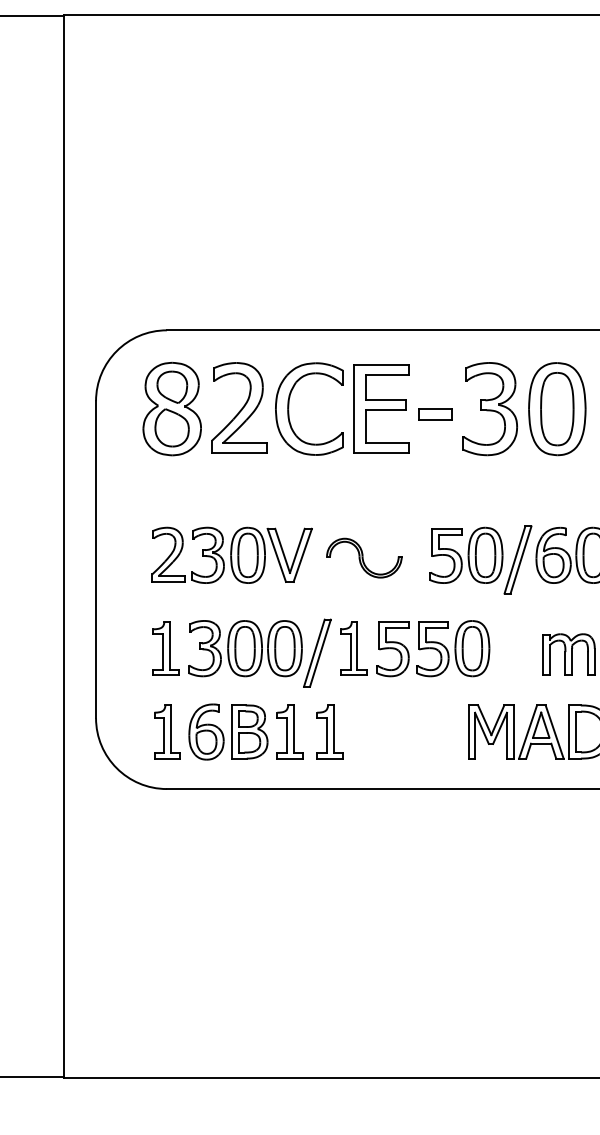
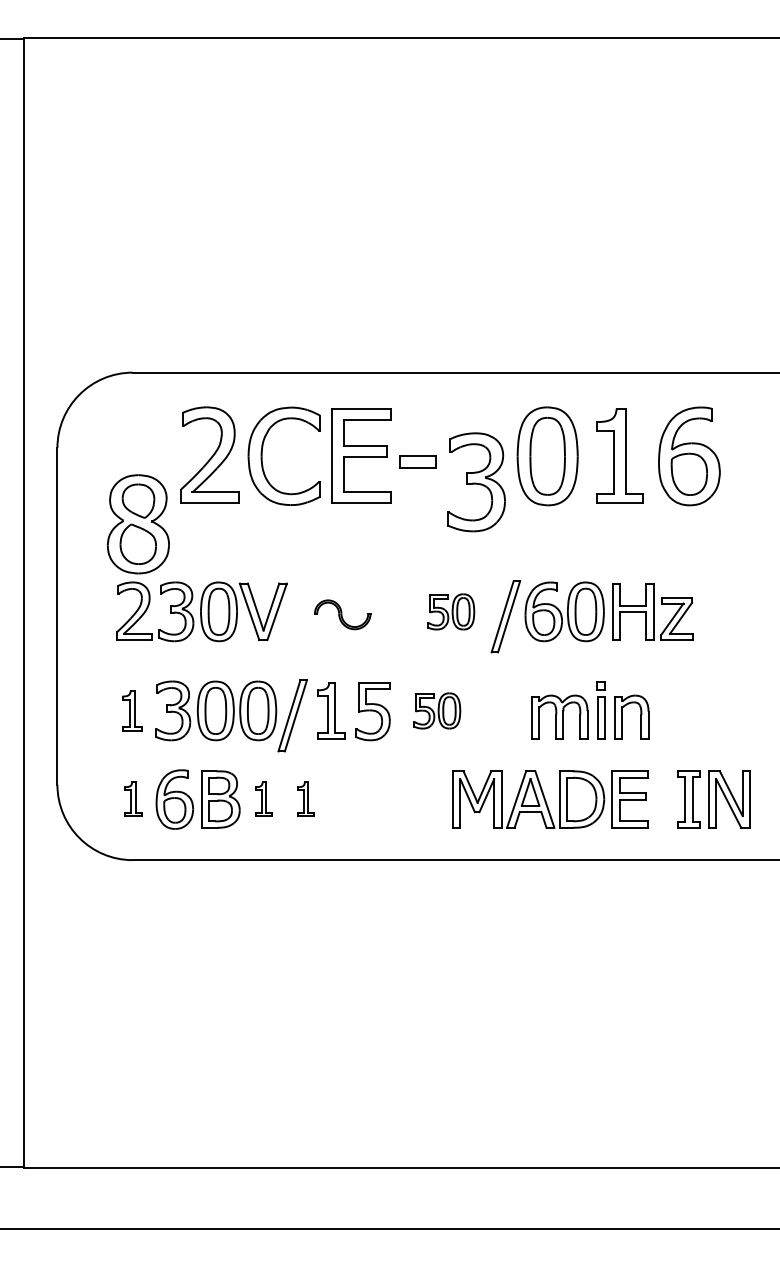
part: (171, 409) -> (137, 524), moved
part: (490, 409) -> (476, 482), moved
part: (466, 555) -> (451, 611), size x0.6
part: (364, 557) -> (342, 614), size x0.7
part: (165, 648) -> (131, 710), size x0.7
part: (453, 648) -> (437, 710), size x0.6
part: (167, 731) -> (133, 799), size x0.6
part: (289, 731) -> (263, 799), size x0.6
part: (329, 731) -> (305, 799), size x0.6

